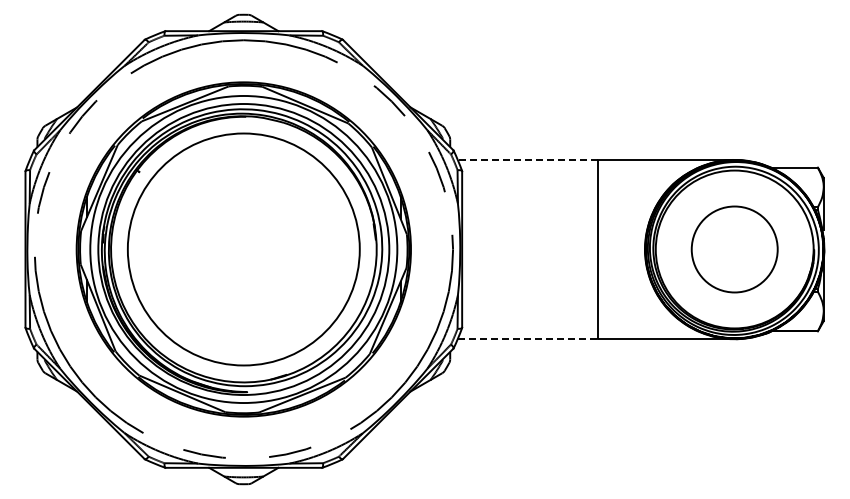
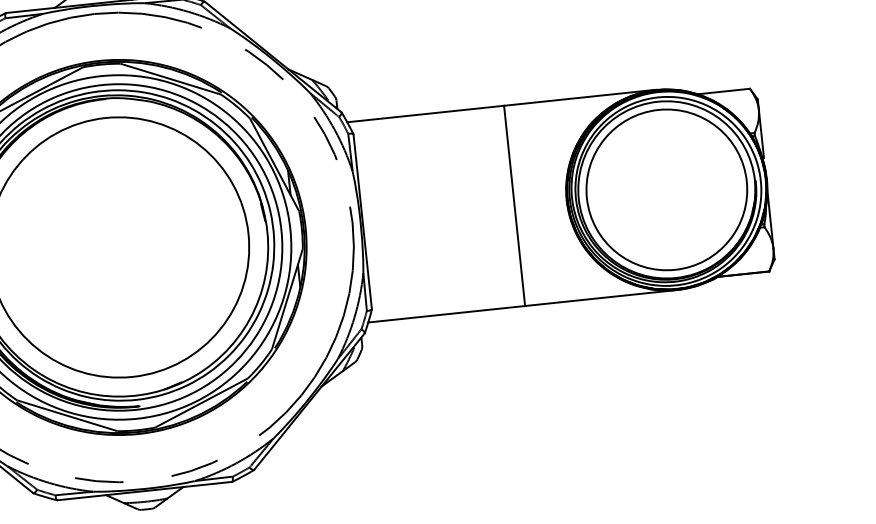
line: (527, 159) -> (425, 113), dashed -> solid
circle: (734, 249) -> (666, 189), size x1.67
line: (528, 339) -> (447, 314), dashed -> solid

